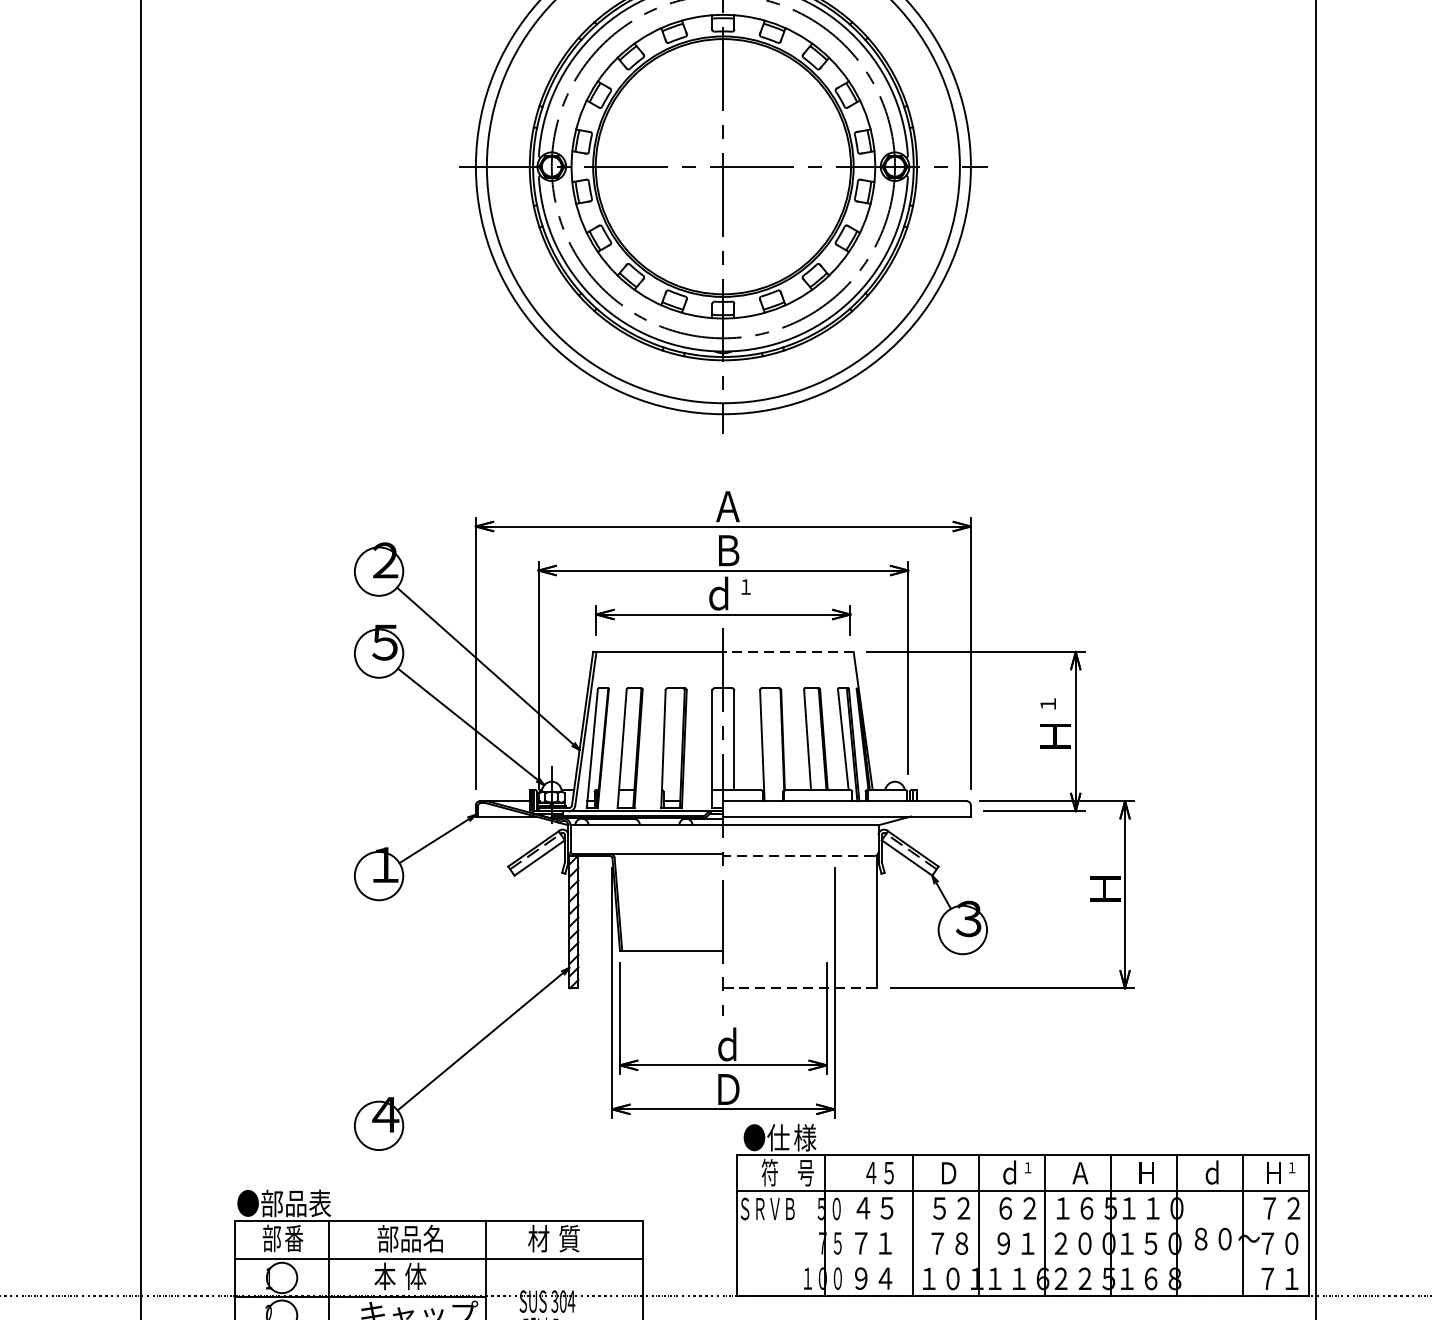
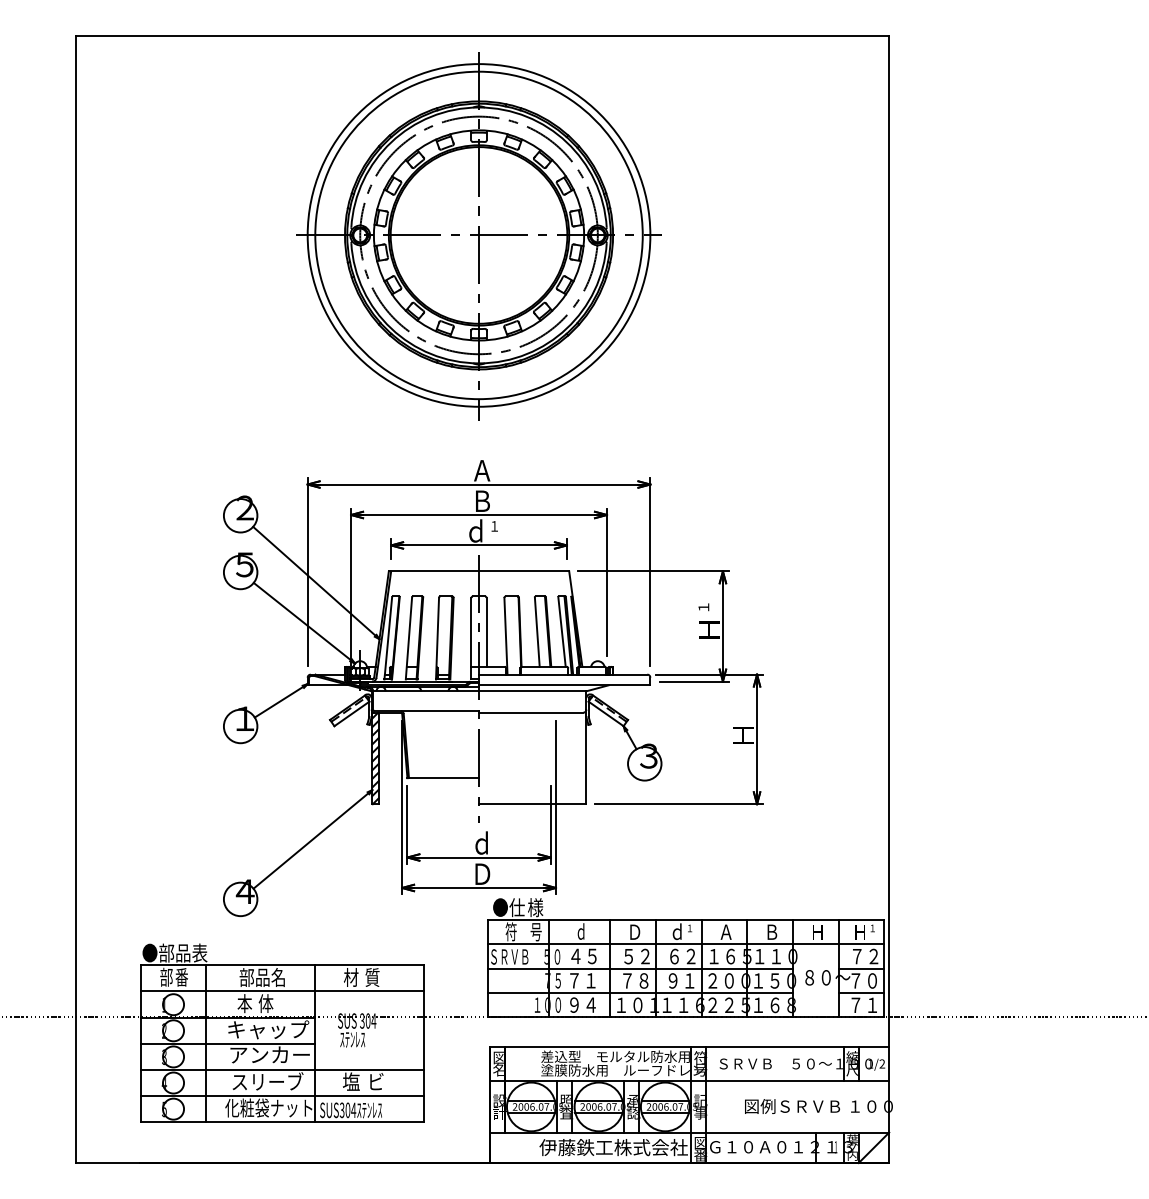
line: (787, 652) -> (523, 571), dashed -> solid
line: (797, 855) -> (530, 712), dashed -> solid
line: (800, 988) -> (532, 804), dashed -> solid
text: (878, 1172) -> (586, 931), ４５ -> ｄ
text: (1147, 1172) -> (772, 931), Ｈ -> Ｂ
text: (1212, 1172) -> (817, 931), ｄ -> Ｈ
line: (956, 1225) -> (640, 968), added
line: (1275, 1225) -> (861, 968), added
line: (956, 1261) -> (640, 993), added
line: (1275, 1261) -> (861, 993), added

